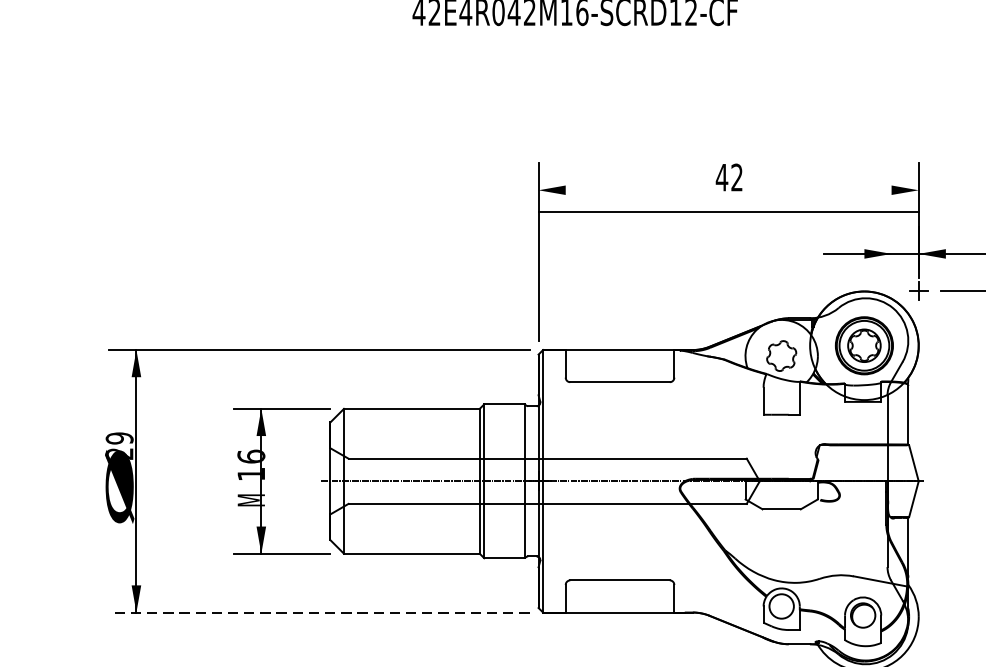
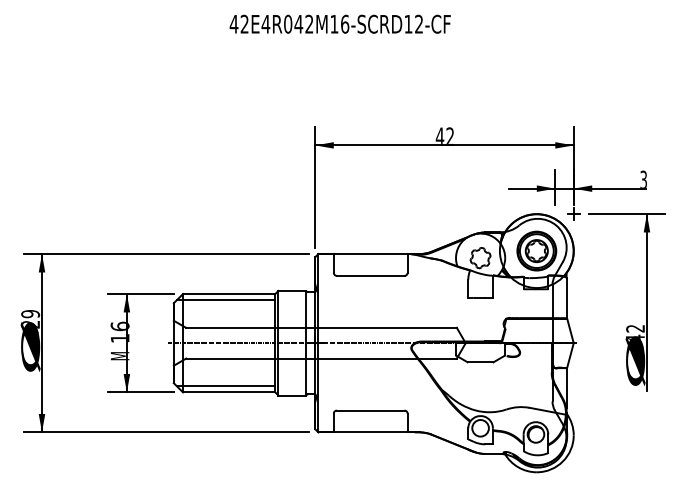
line: (728, 212) -> (444, 145), moved
line: (891, 252) -> (555, 187), added
line: (406, 418) -> (225, 300), added
line: (406, 544) -> (225, 386), added
line: (319, 612) -> (166, 432), dashed -> solid

